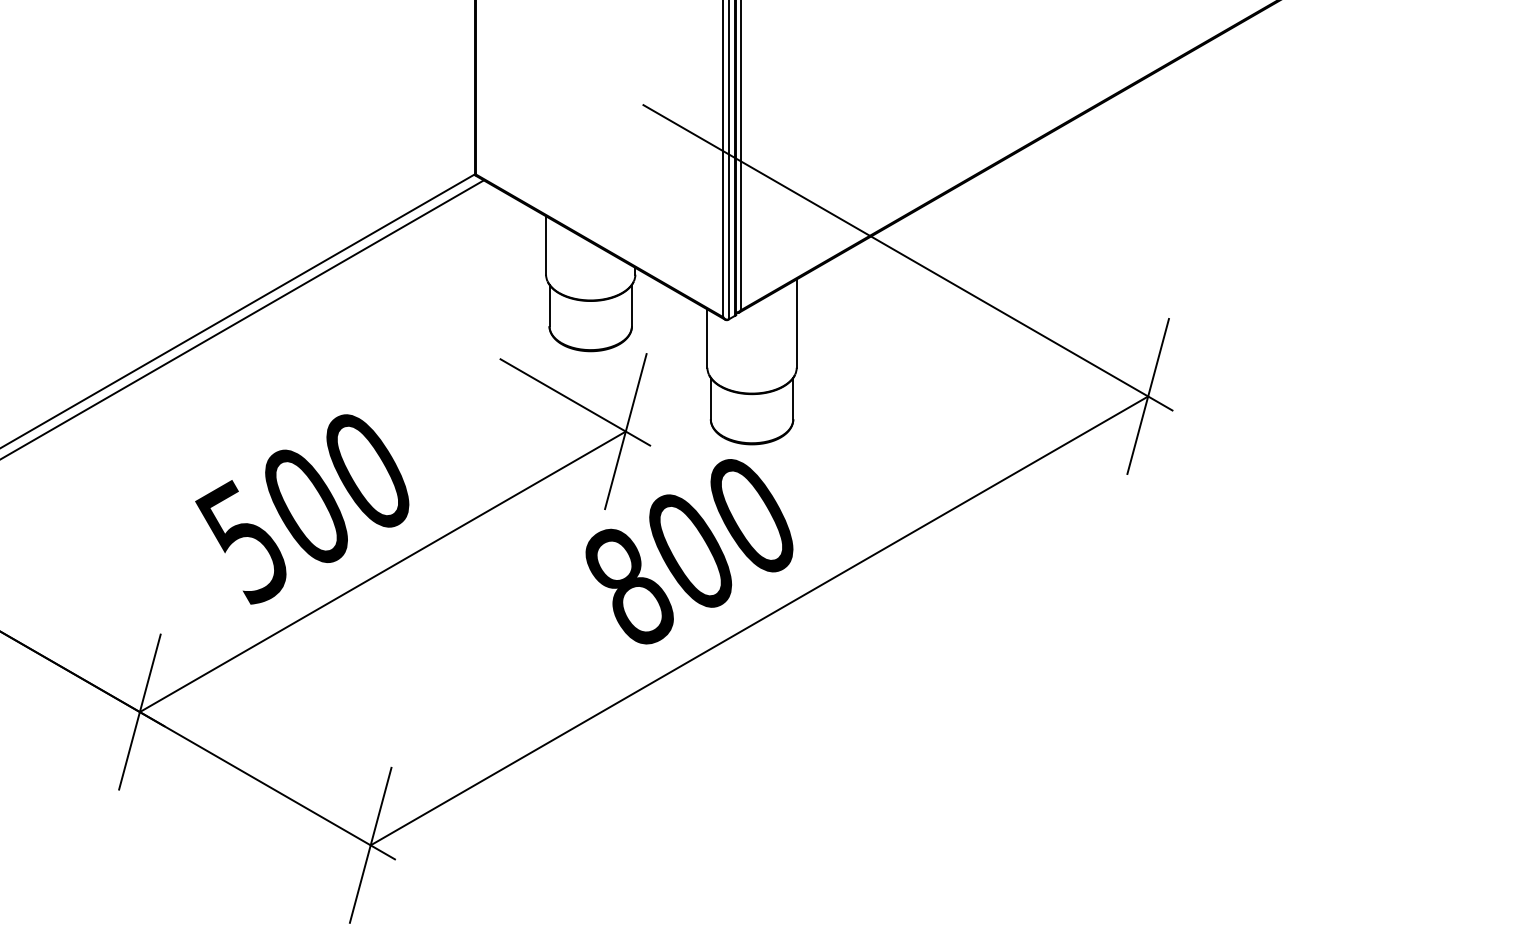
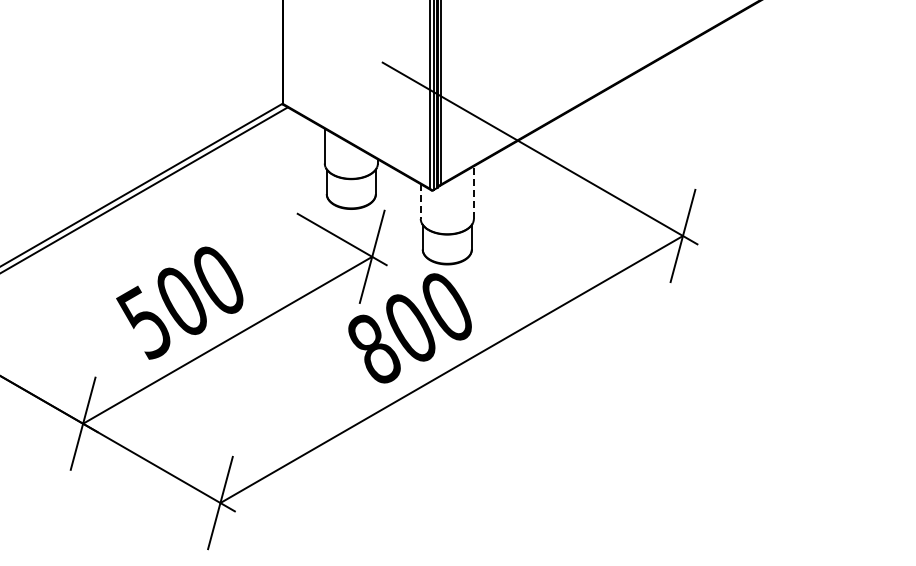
line: (796, 323) -> (473, 192), solid -> dashed
line: (706, 340) -> (420, 202), solid -> dashed

